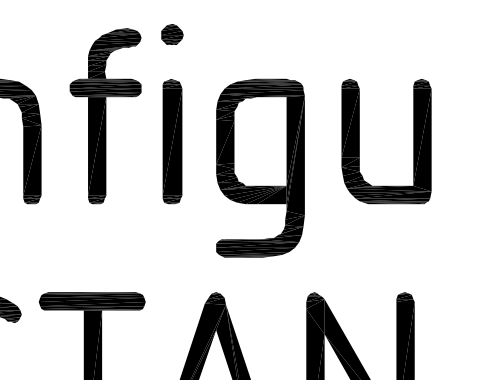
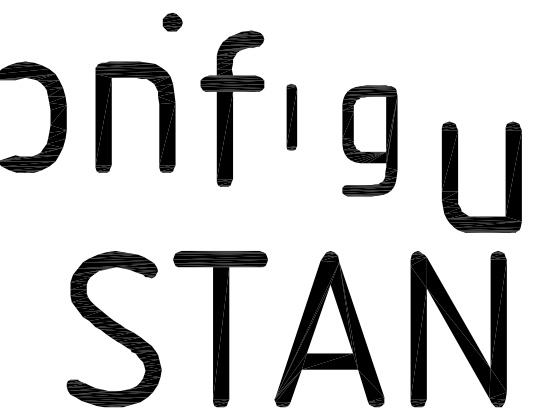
part: (172, 33) -> (172, 21), moved
part: (105, 115) -> (232, 108), moved
part: (172, 140) -> (291, 116), size x0.6
part: (359, 140) -> (457, 176), moved
part: (260, 167) -> (369, 140), size x0.7

